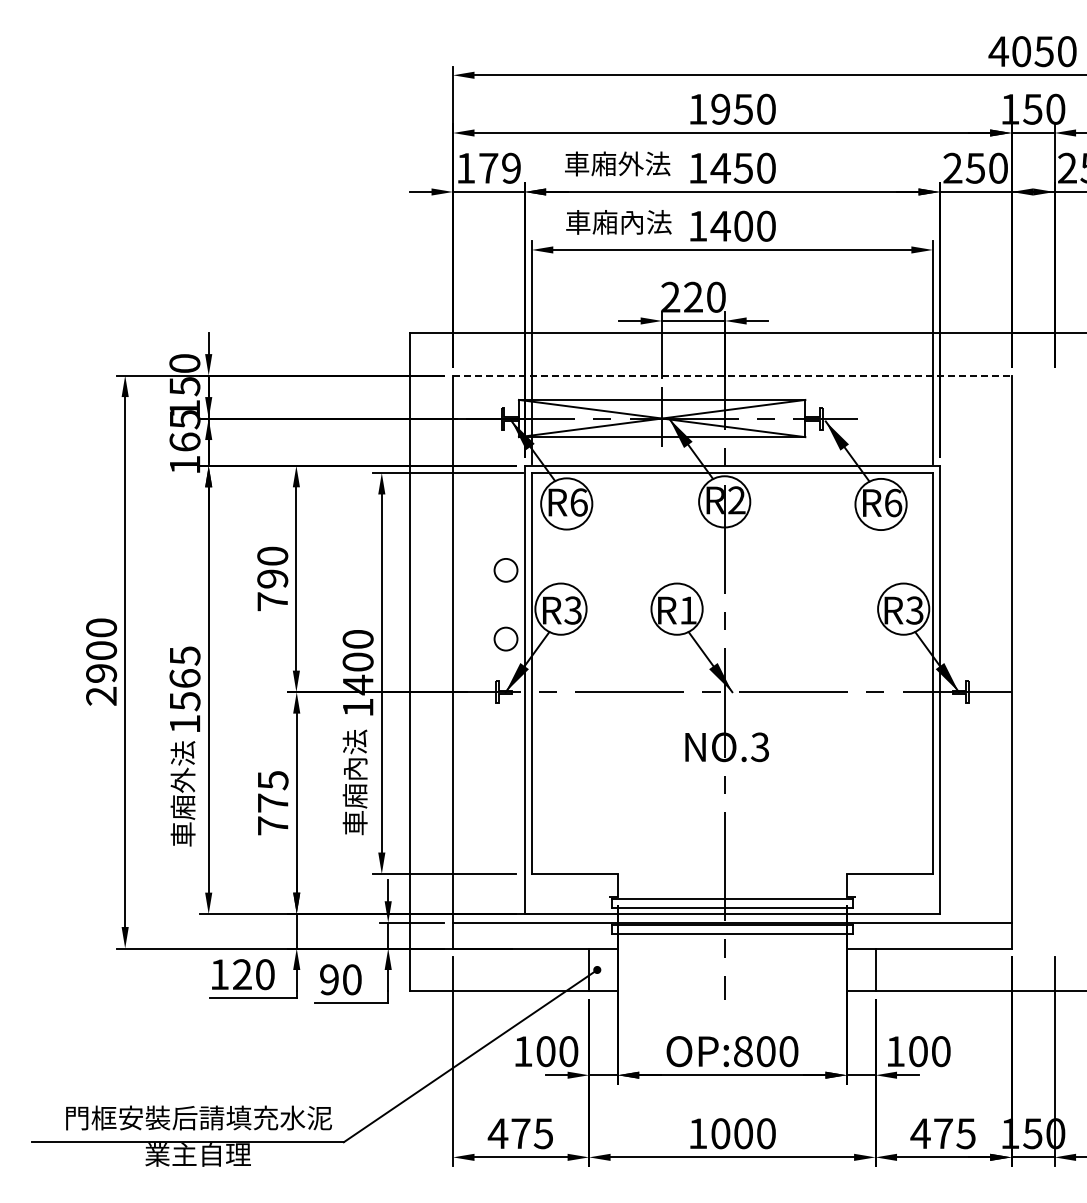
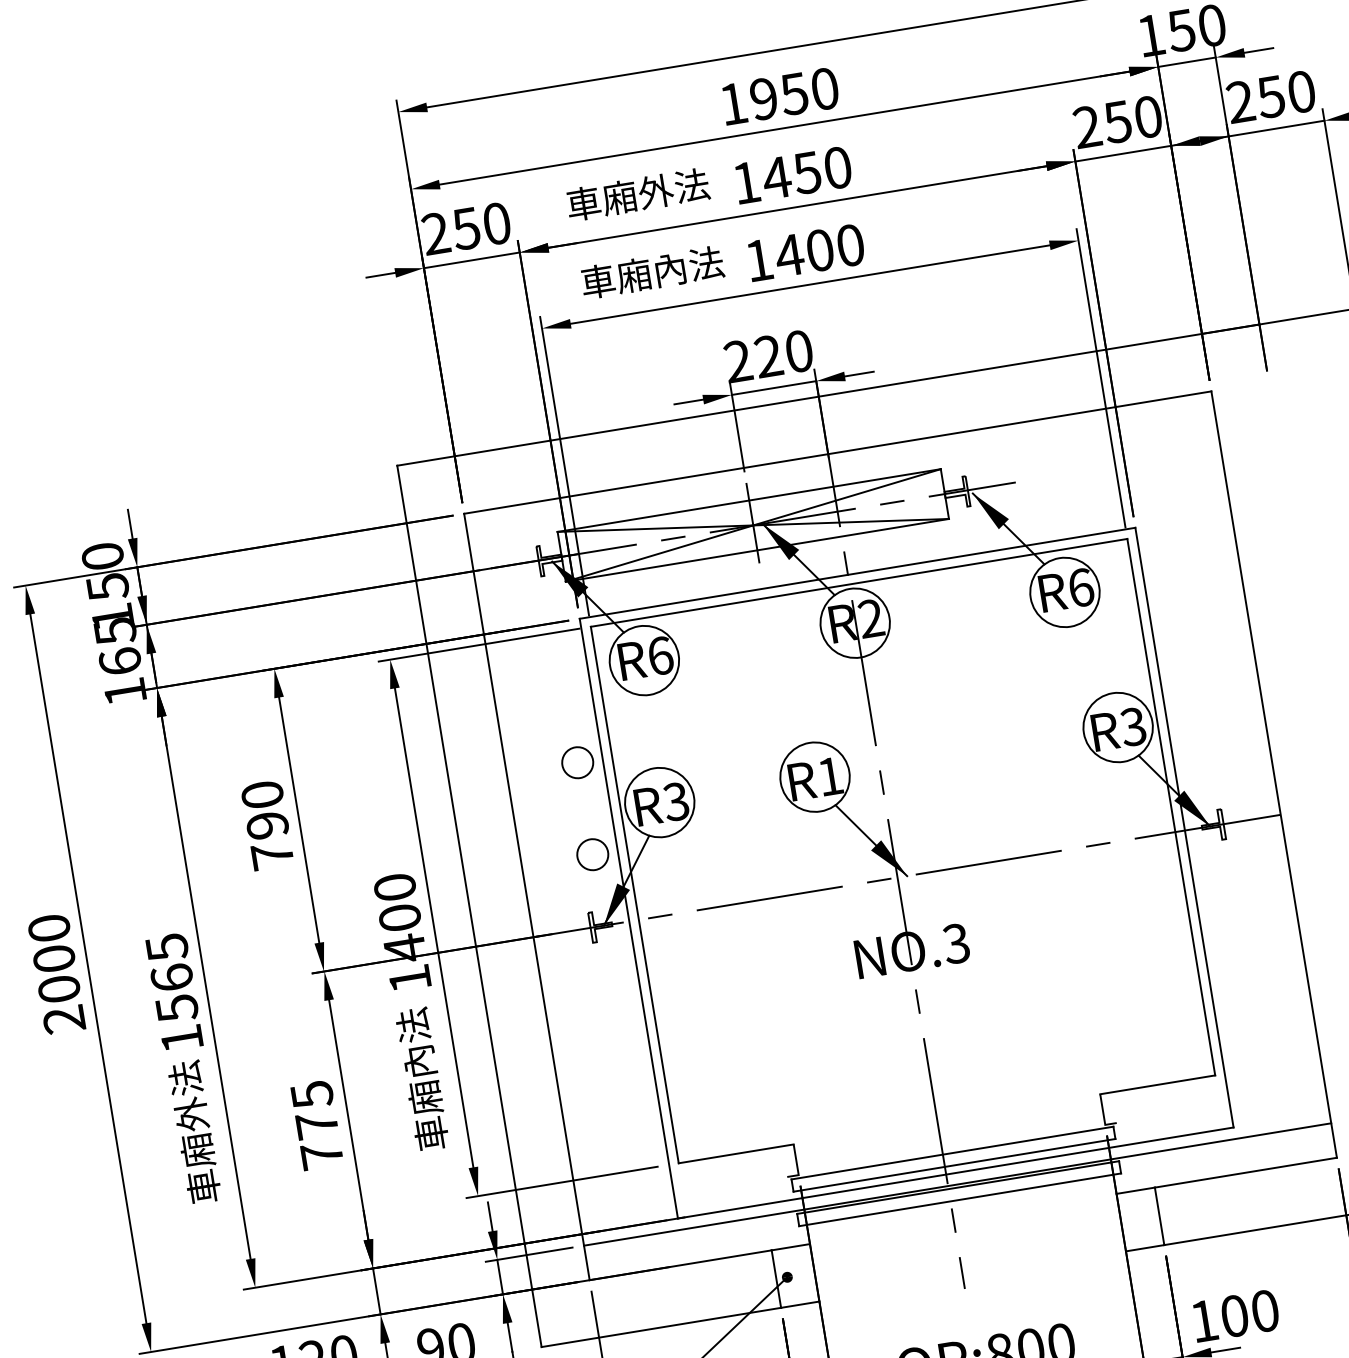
text: (488, 167) -> (466, 227), 179 -> 250
line: (732, 375) -> (837, 452), dashed -> solid
text: (101, 673) -> (59, 989), 2900 -> 2000

